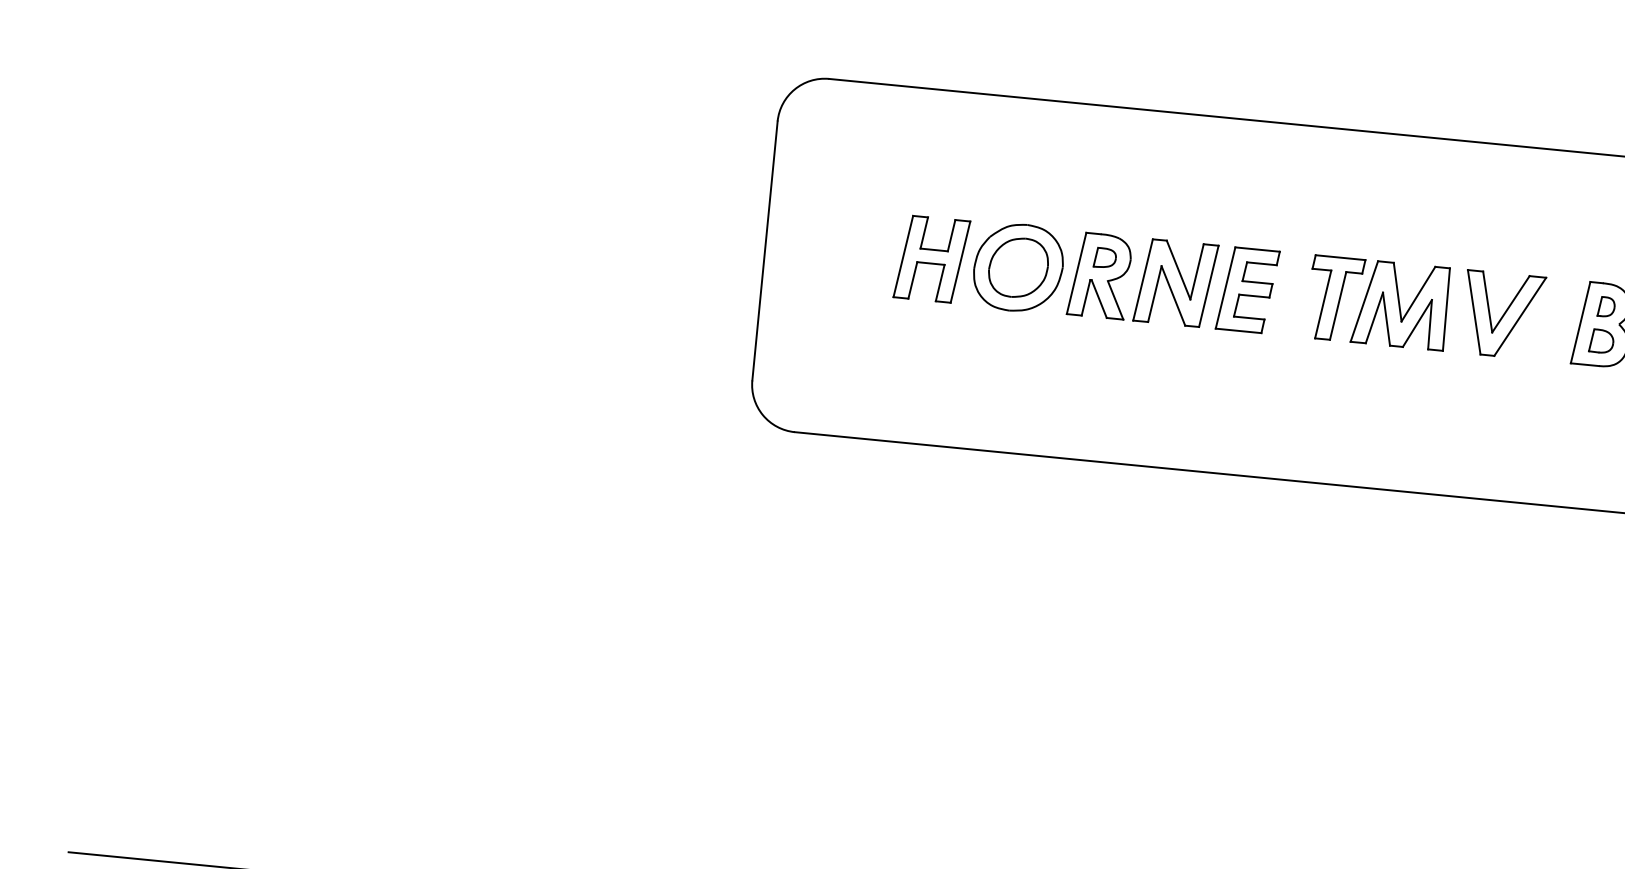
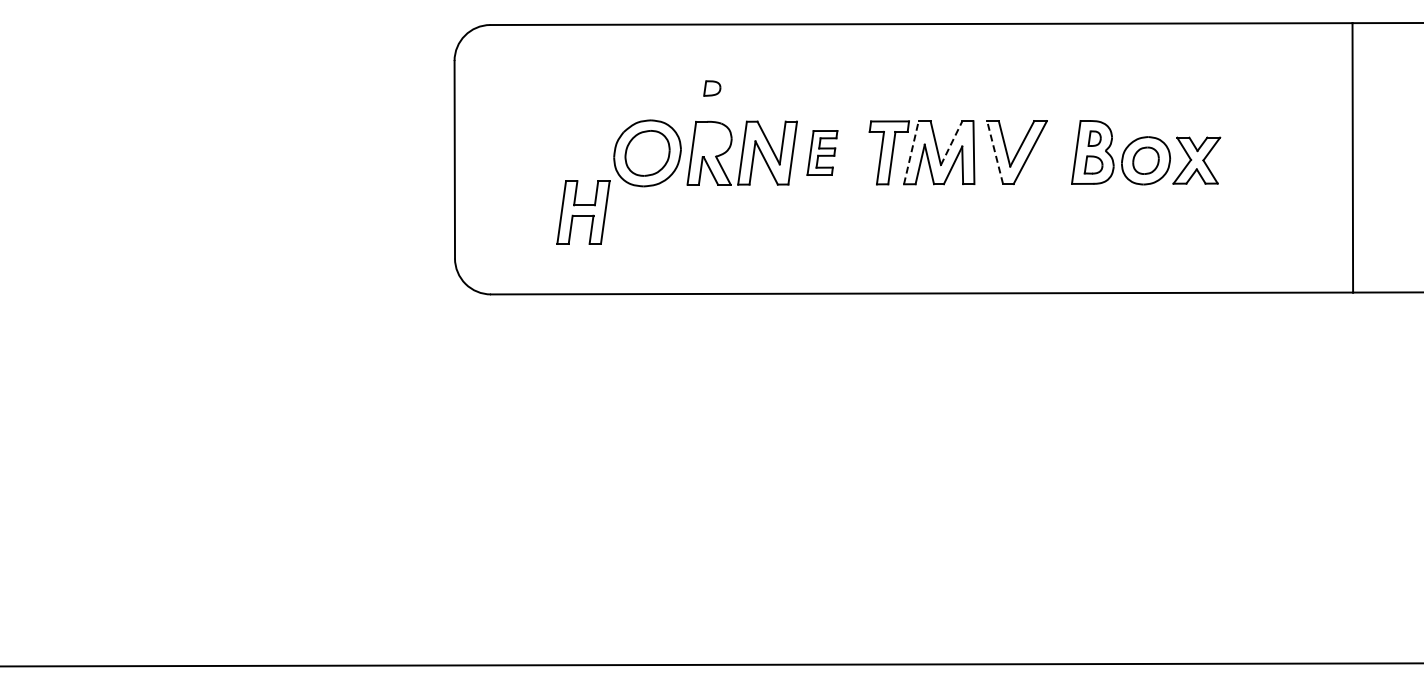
part: (1105, 258) -> (712, 88), moved
part: (931, 259) -> (583, 212), moved
part: (1247, 289) -> (822, 152), size x0.7
line: (1418, 293) -> (951, 142), solid -> dashed
line: (1364, 301) -> (911, 152), solid -> dashed
line: (1474, 312) -> (995, 152), solid -> dashed

